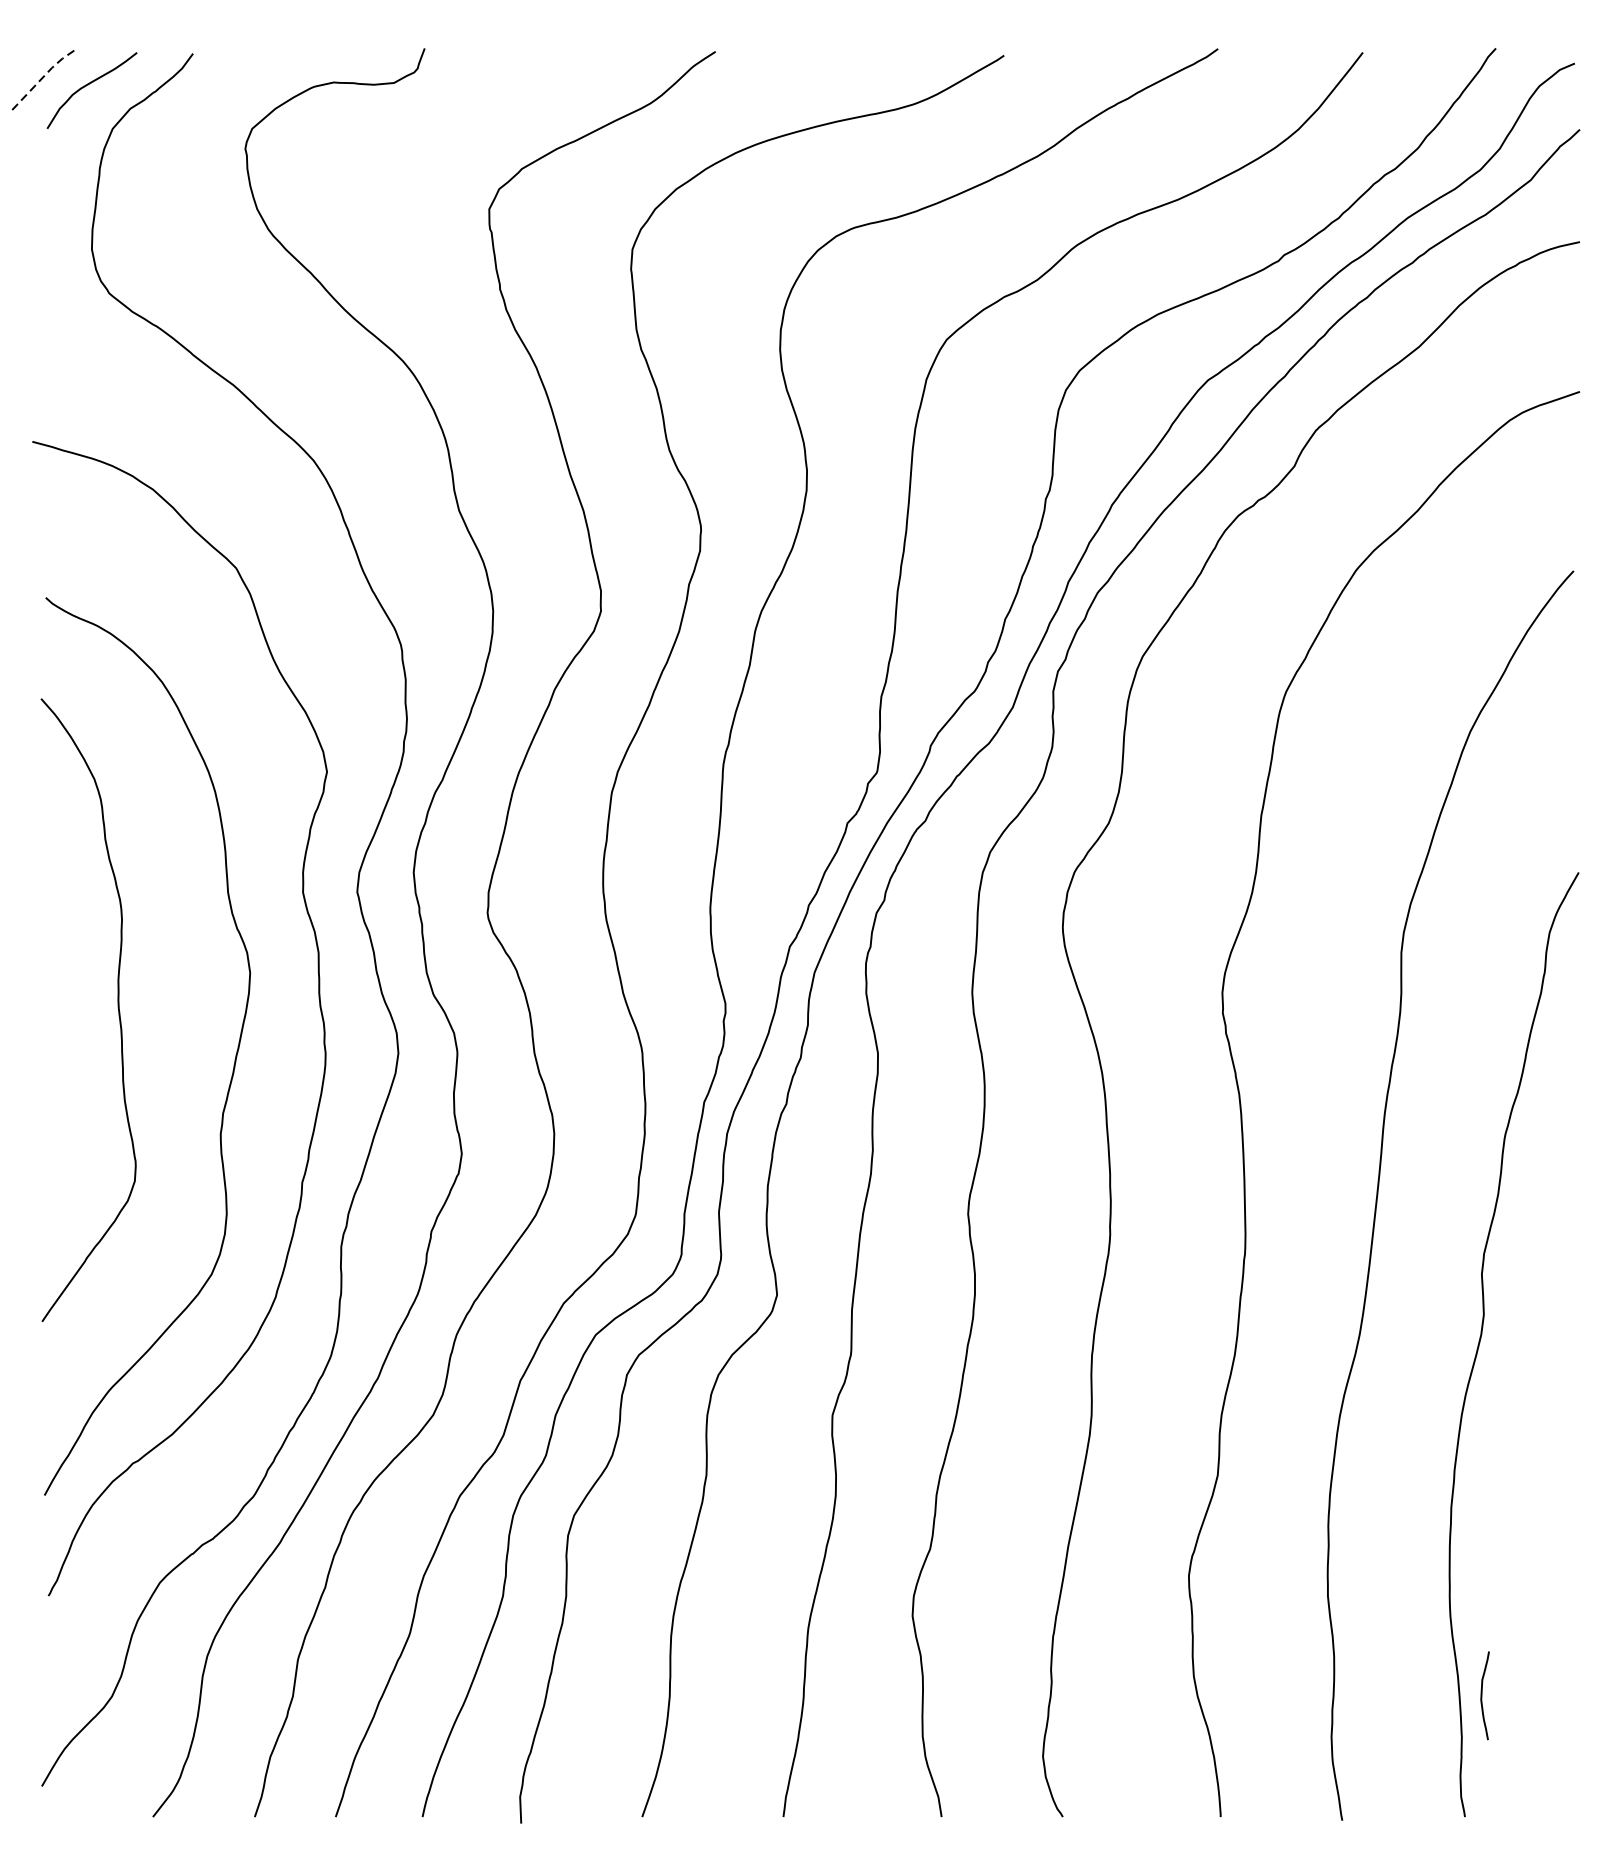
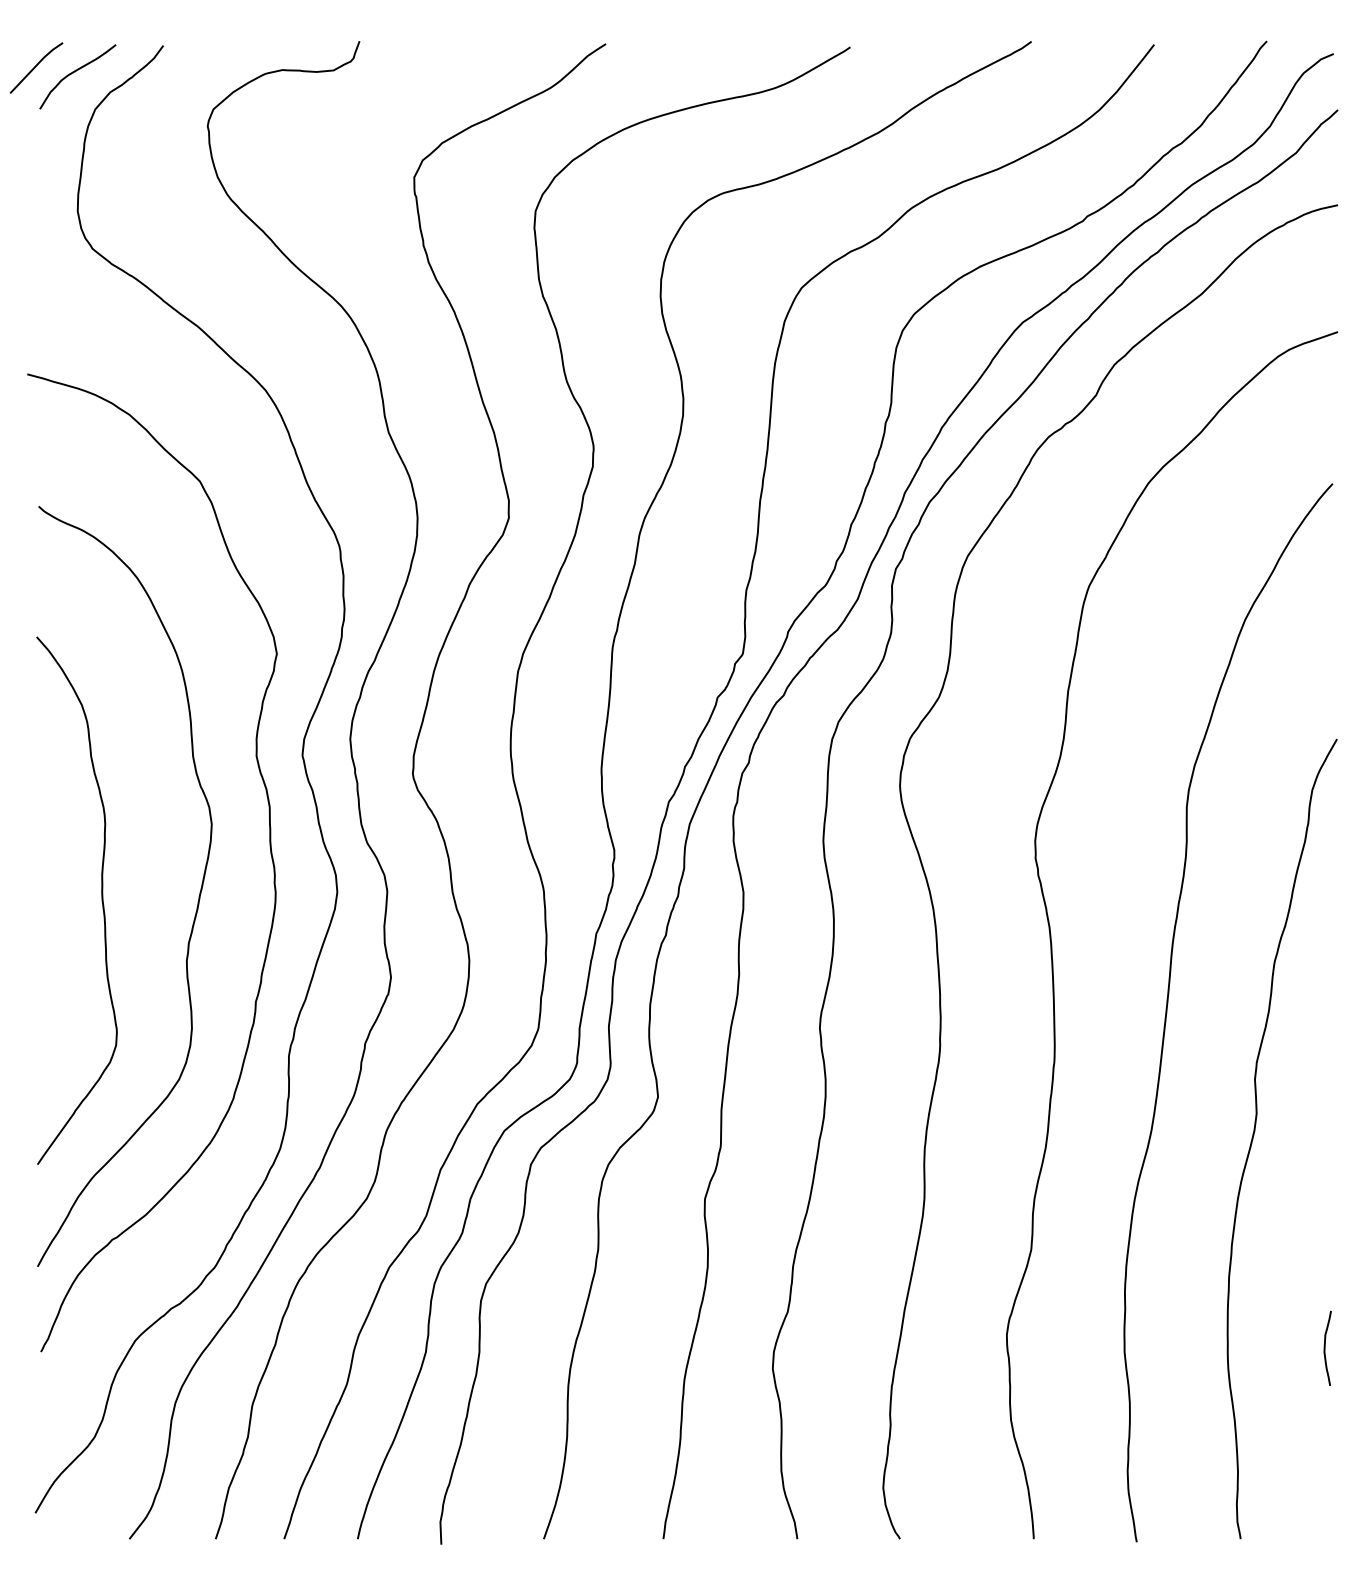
line: (44, 77) -> (37, 65), dashed -> solid
curve: (117, 1009) -> (101, 900), moved
curve: (1482, 1694) -> (1325, 1347), moved

